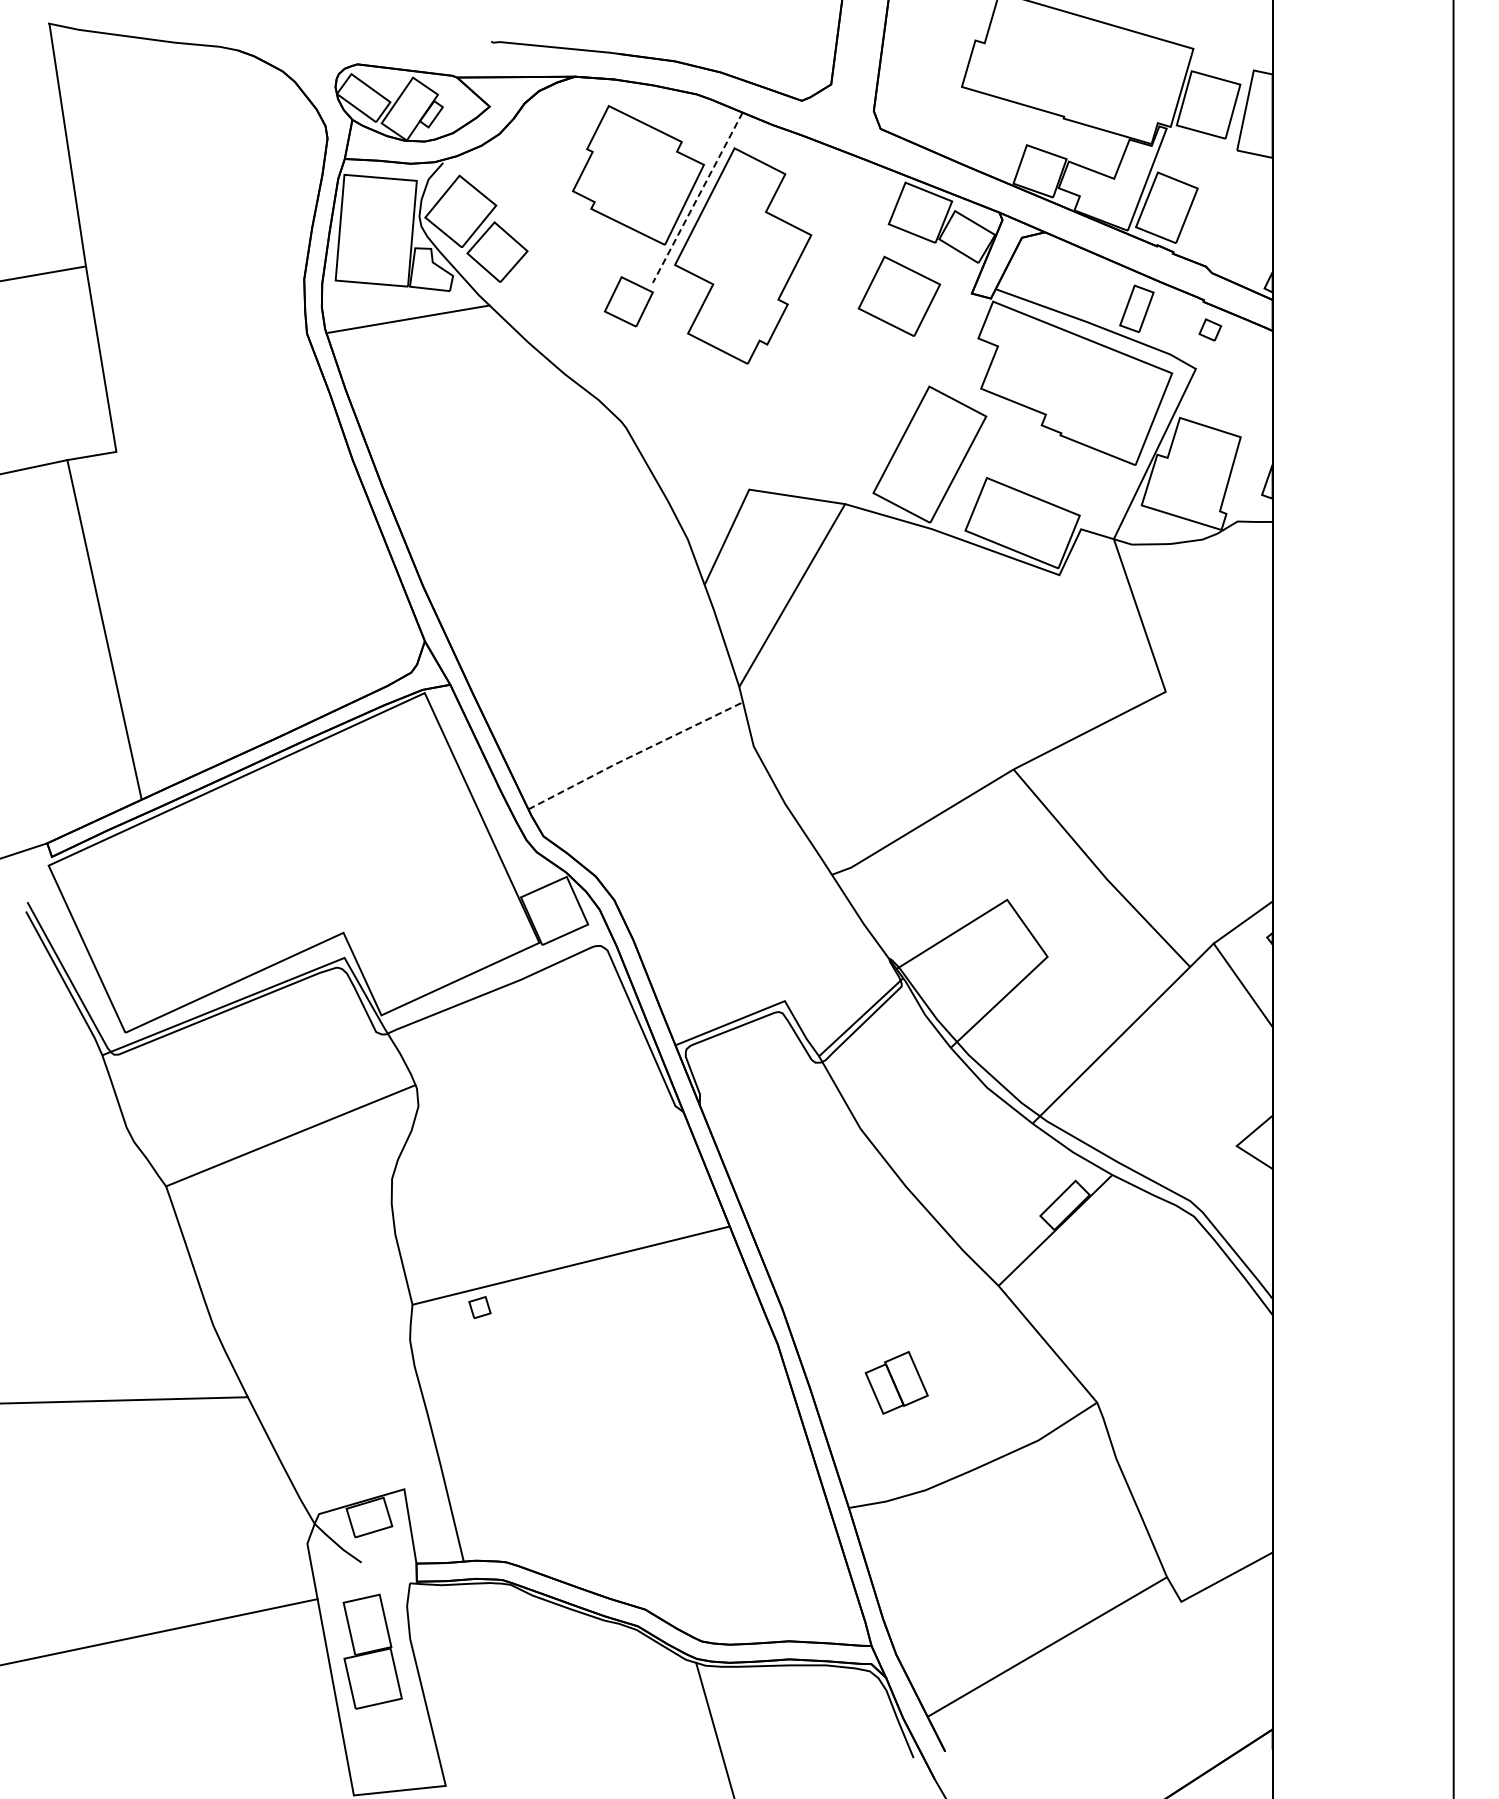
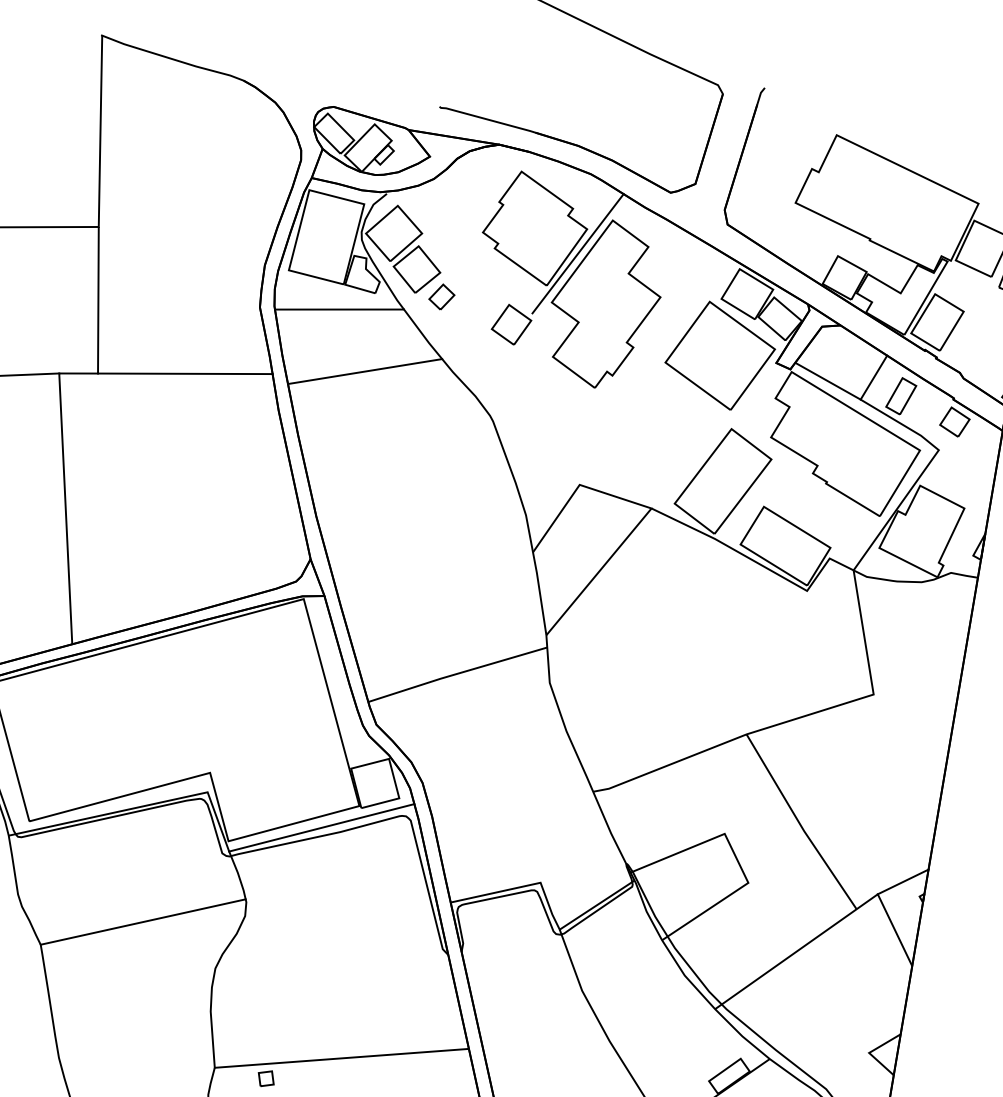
line: (697, 198) -> (577, 254), dashed -> solid
part: (534, 281) -> (441, 296), added
line: (1098, 290) -> (874, 377), added
part: (899, 296) -> (720, 355), size x1.67
part: (1210, 329) -> (955, 421), size x1.67
line: (453, 392) -> (364, 371), added
line: (226, 433) -> (185, 373), added
line: (634, 754) -> (457, 673), dashed -> solid
line: (496, 978) -> (321, 827), added

